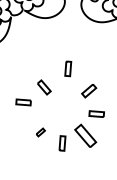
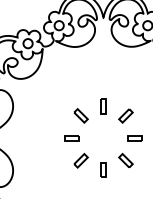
part: (68, 68) -> (103, 106), moved
part: (23, 102) -> (71, 138), moved
part: (40, 132) -> (80, 160), size x1.67
part: (85, 135) -> (125, 160), size x0.62

